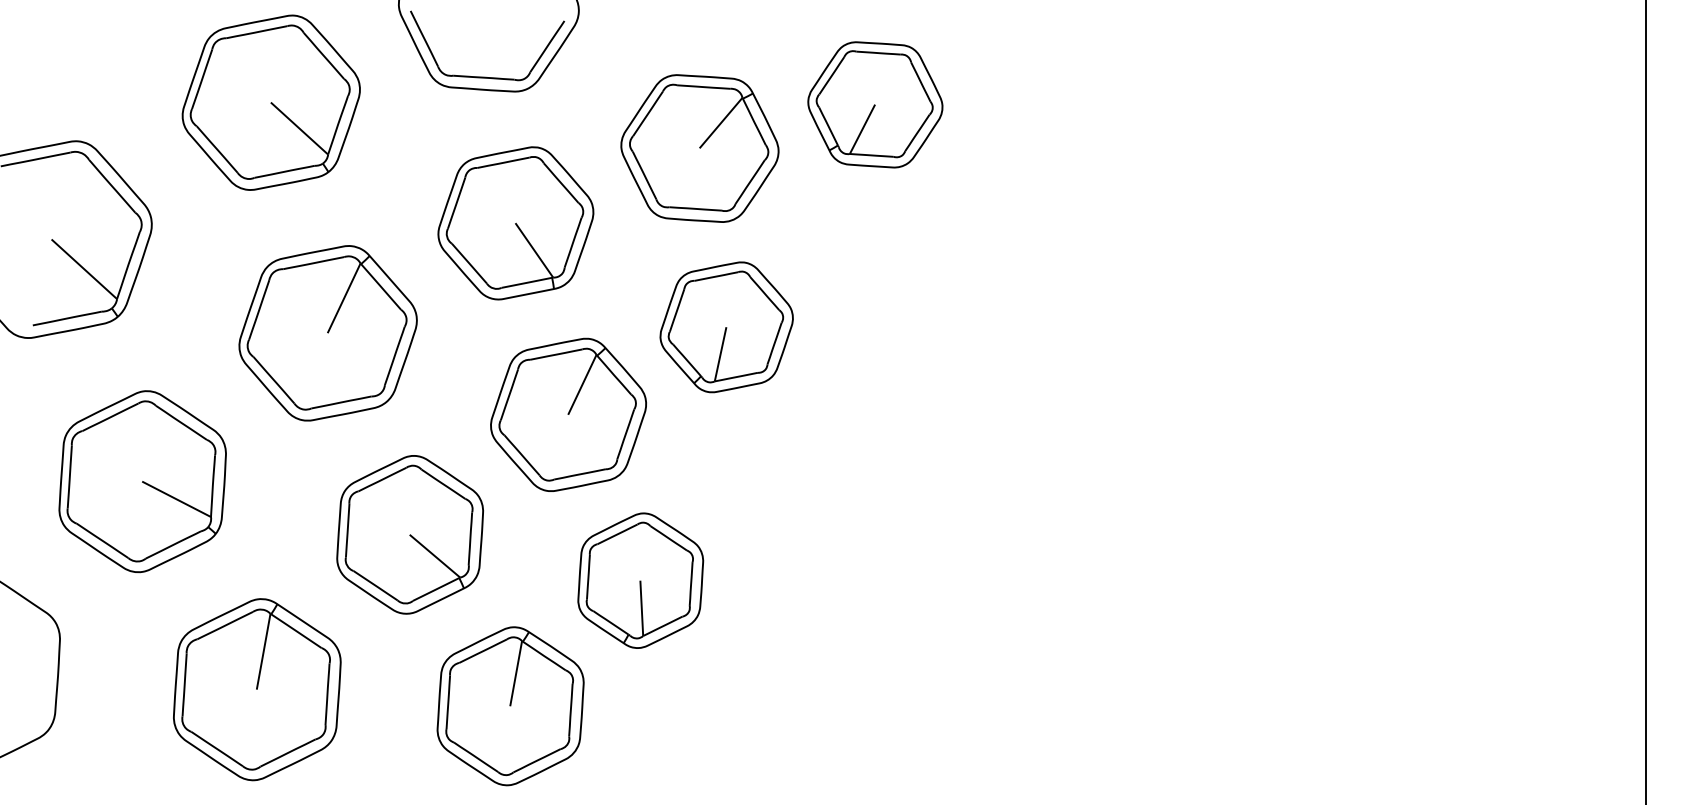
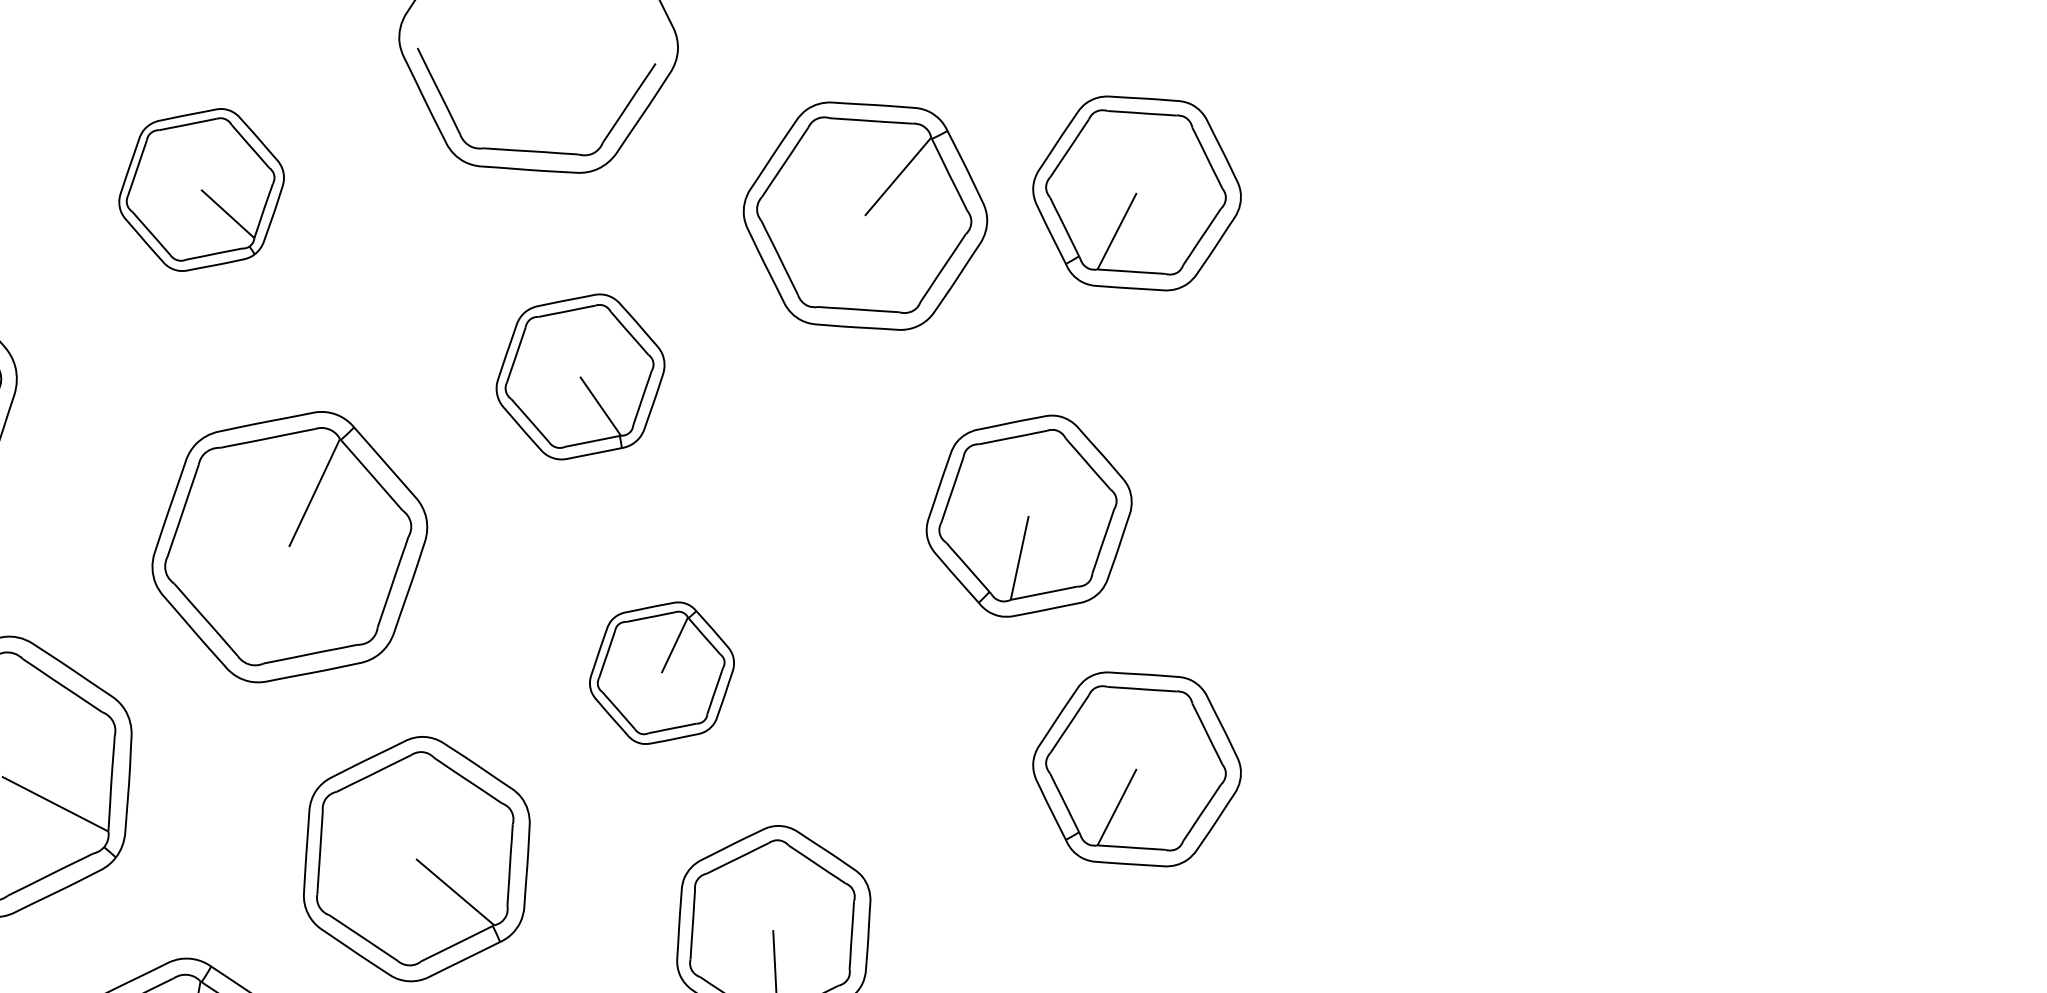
part: (270, 102) -> (200, 189), size x0.6
part: (699, 148) -> (864, 216), moved
part: (515, 223) -> (579, 377), size x0.7
part: (726, 327) -> (1028, 516), moved
part: (568, 414) -> (661, 672), size x0.6
part: (875, 476) -> (1137, 768), added

